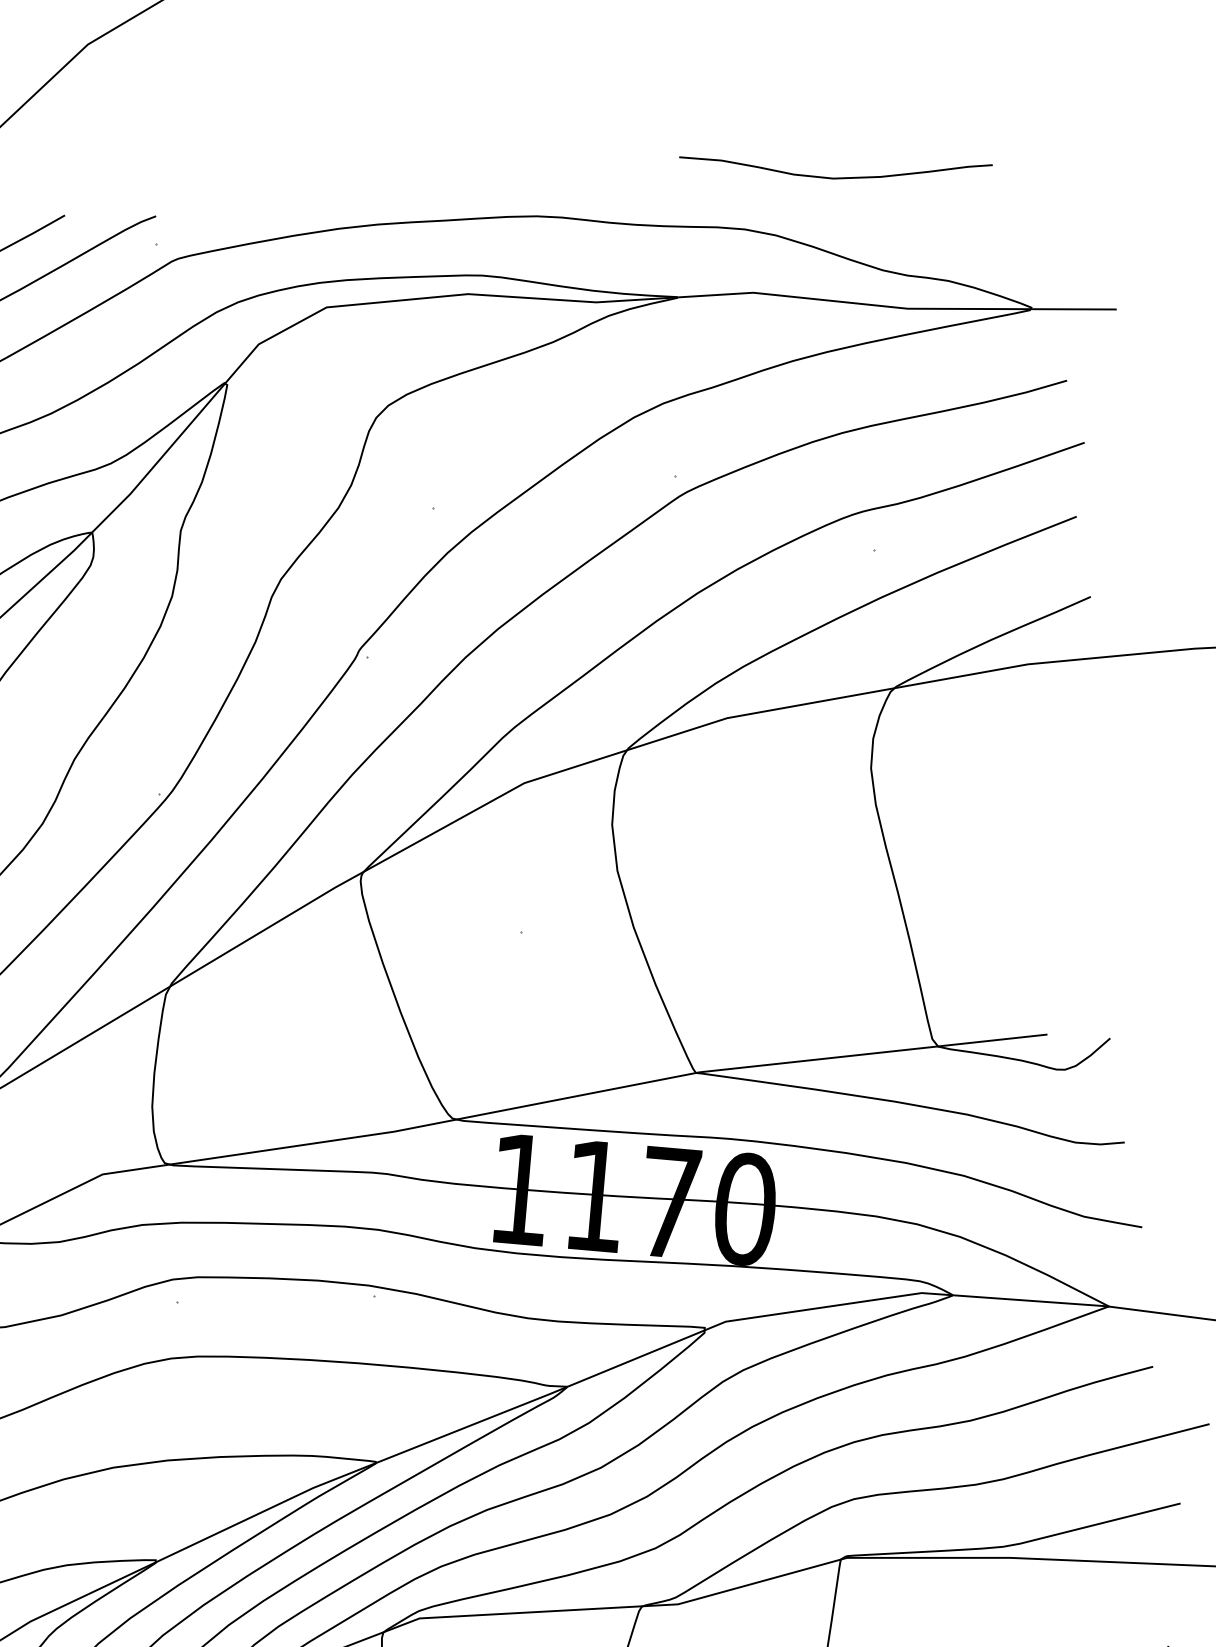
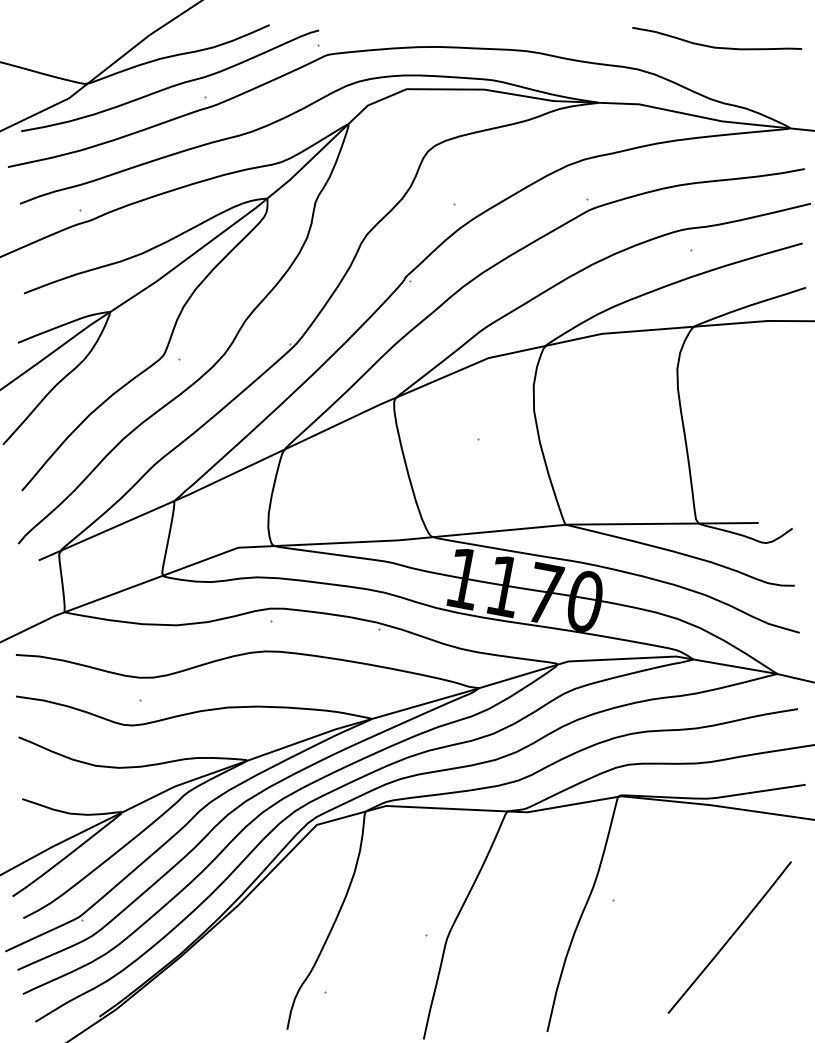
curve: (836, 176) -> (716, 46), moved

